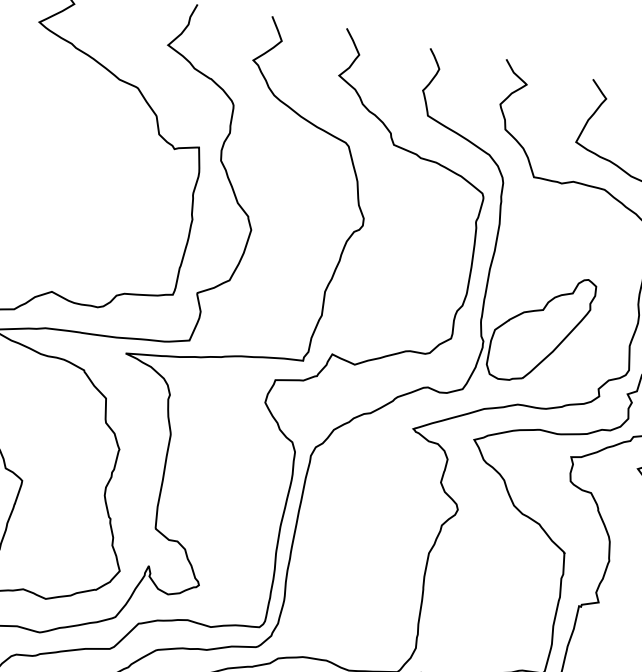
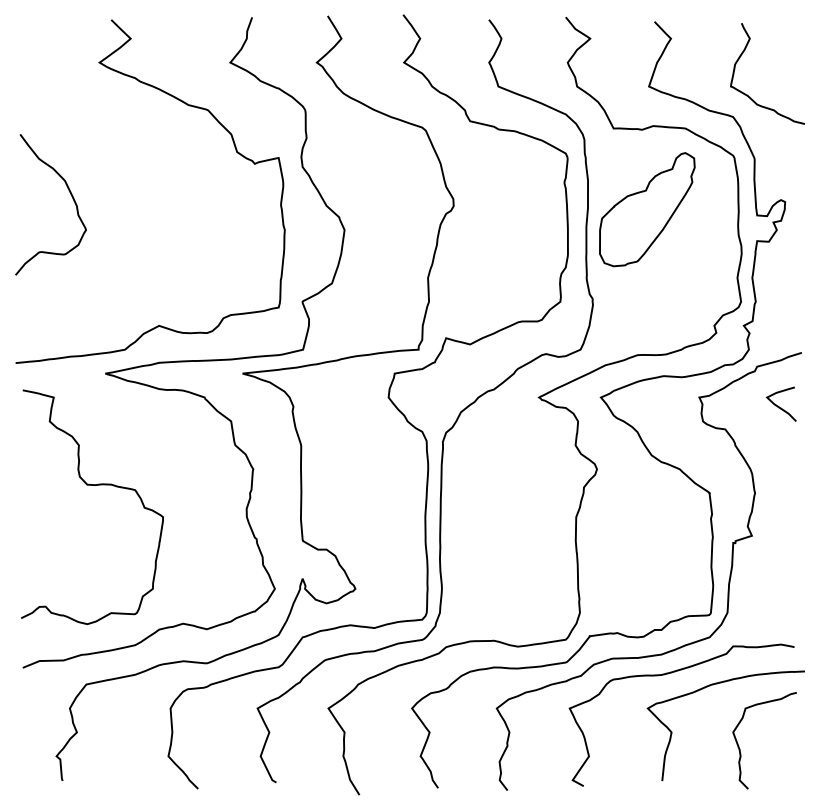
part: (541, 328) -> (647, 209), moved

